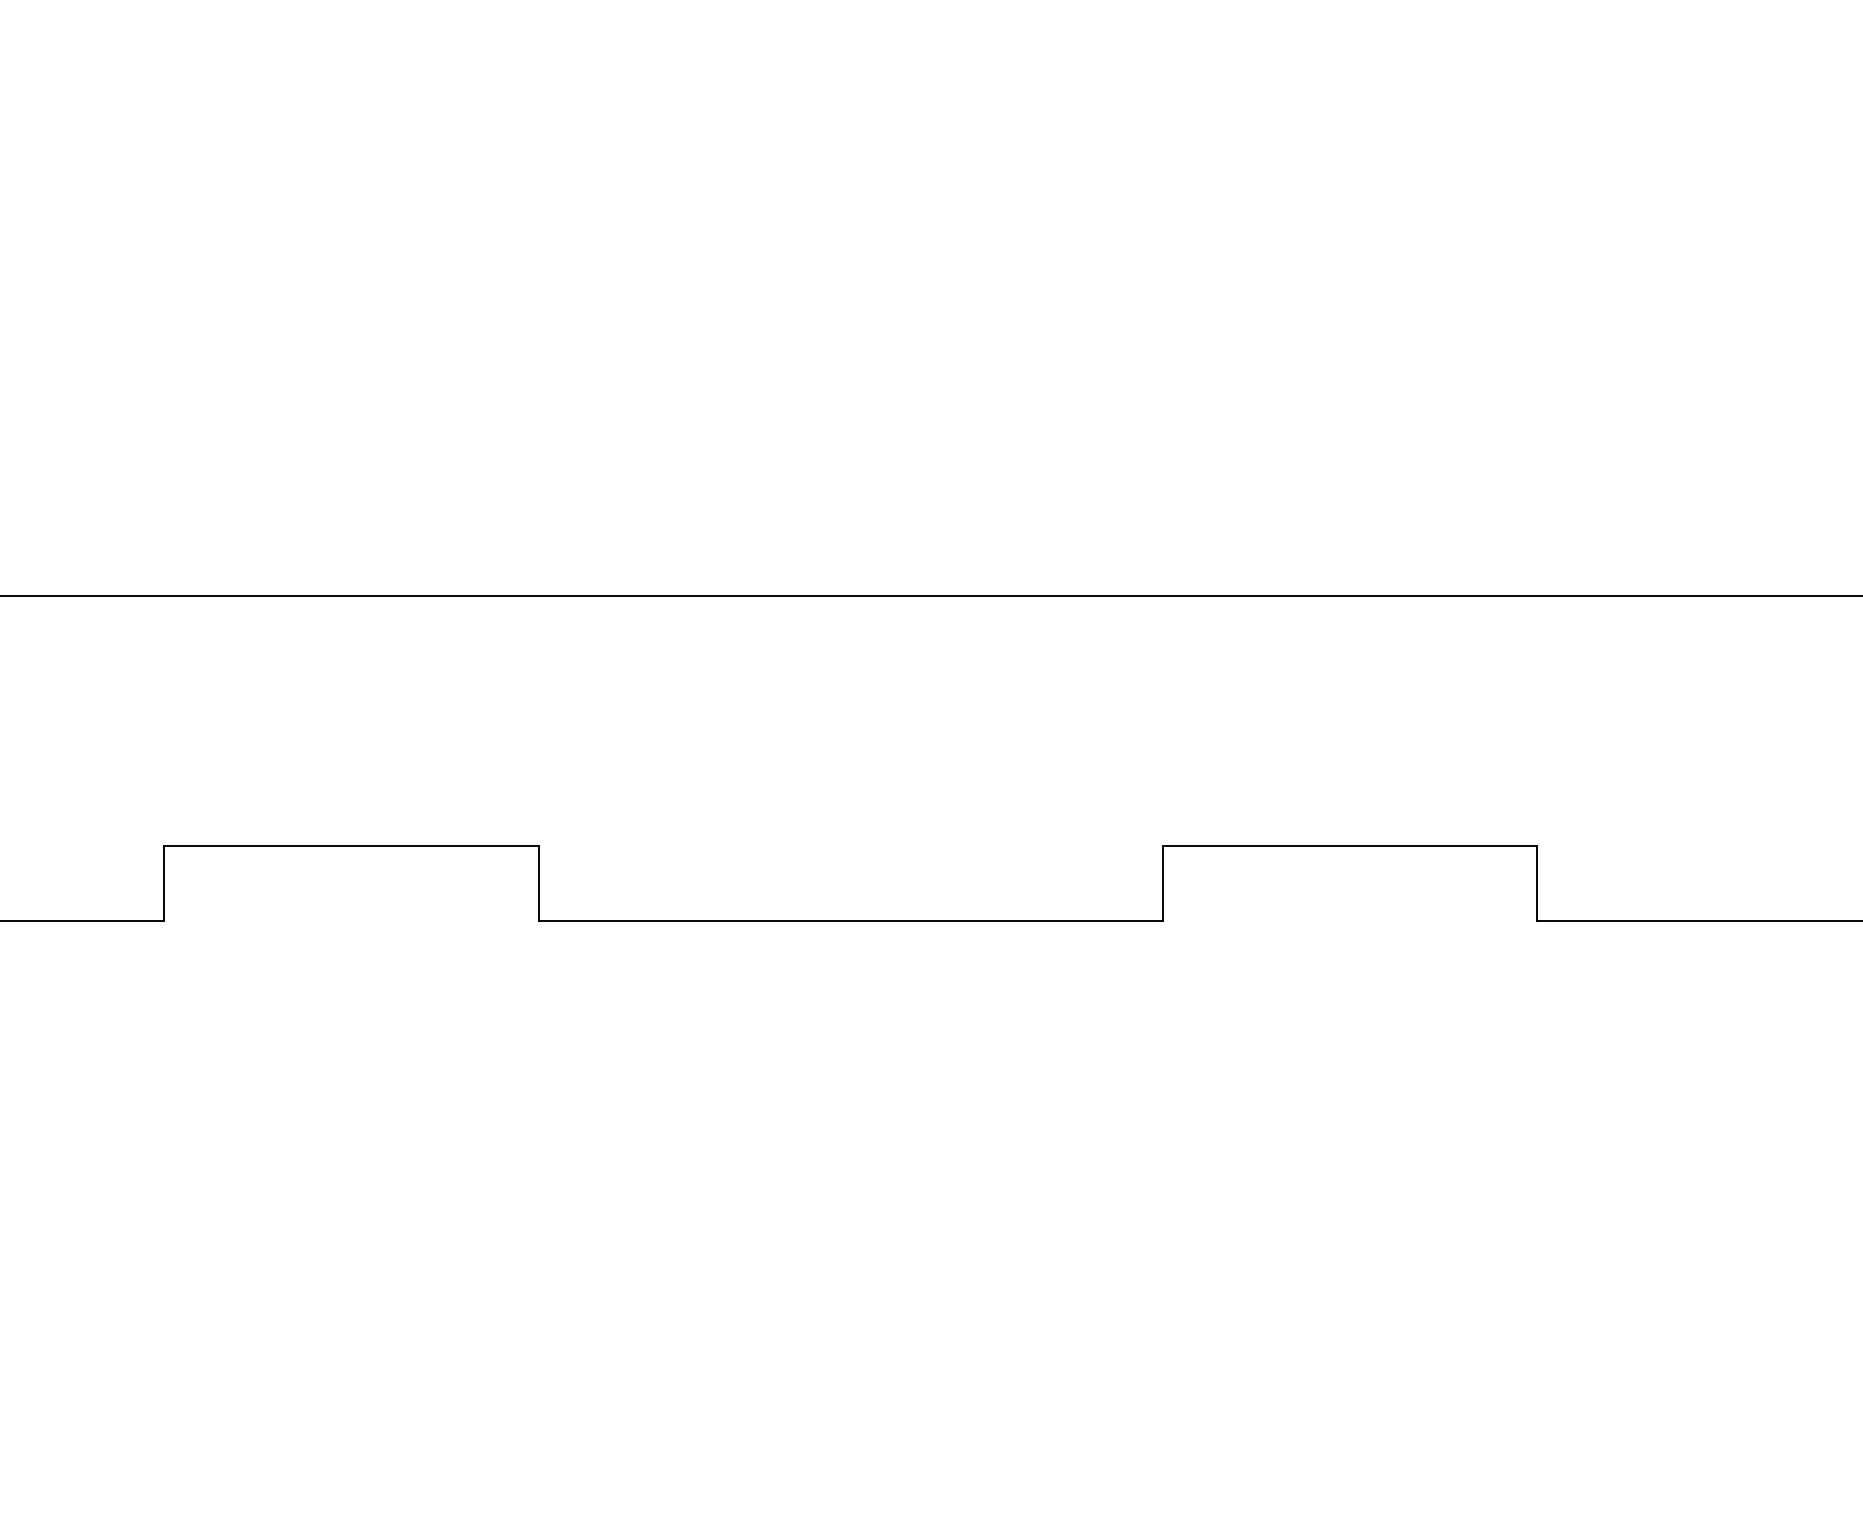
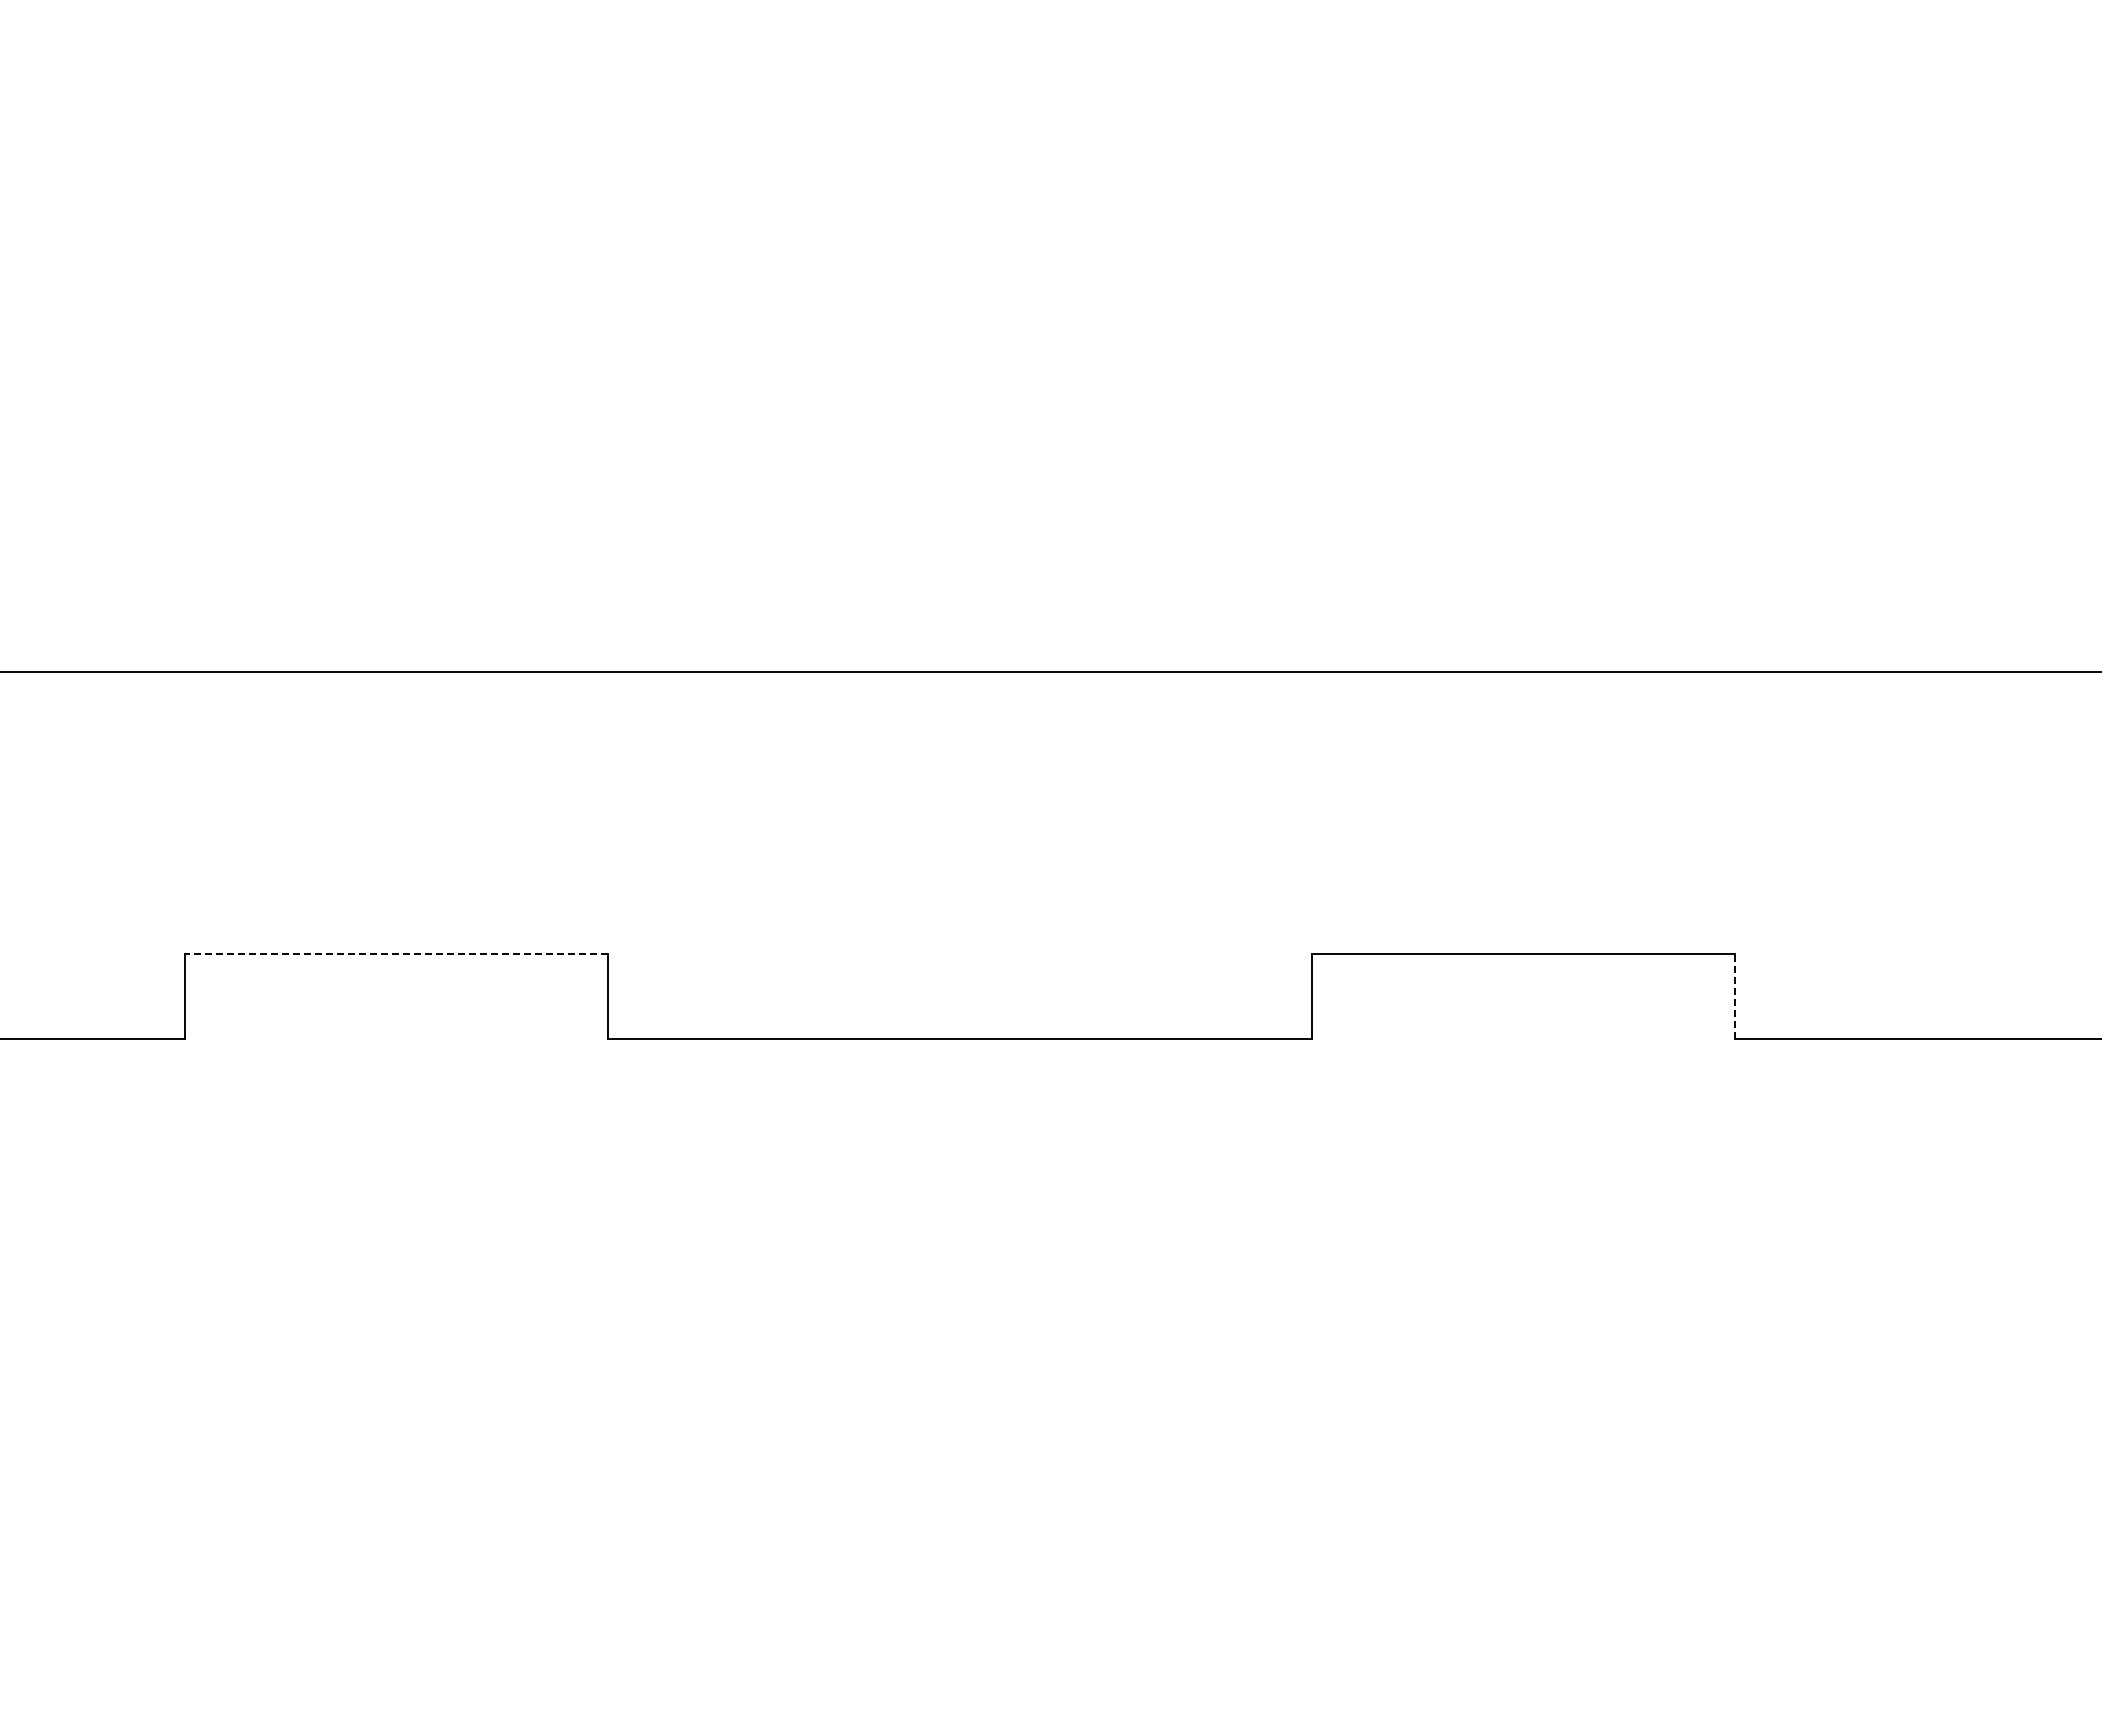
line: (350, 846) -> (395, 954), solid -> dashed
line: (1537, 882) -> (1734, 995), solid -> dashed

